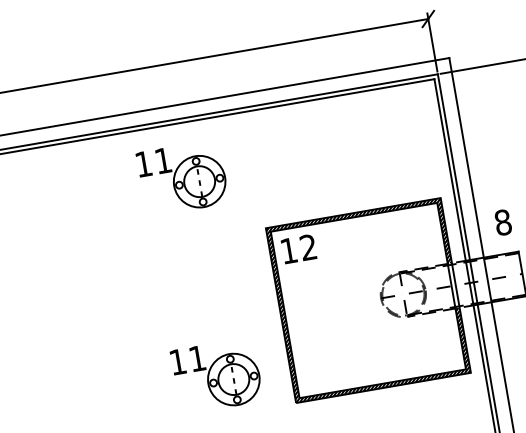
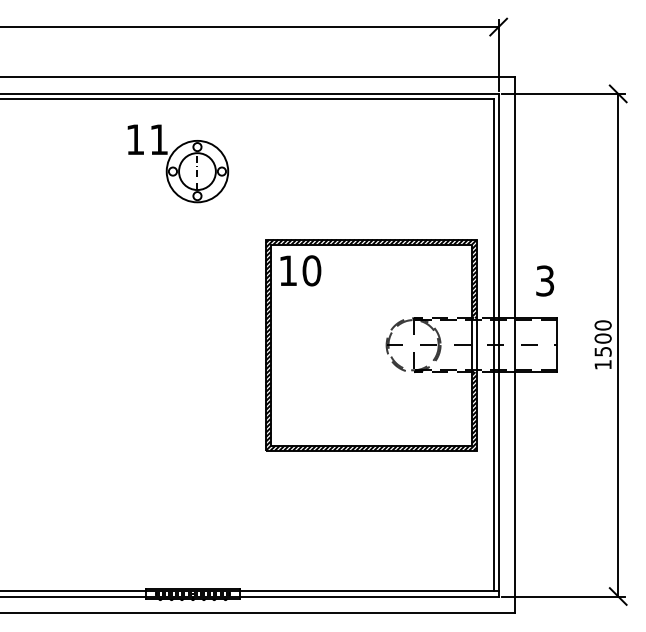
text: (503, 222) -> (545, 280), 8 -> 3
text: (308, 247) -> (311, 270), 12 -> 10
part: (216, 375) -> (178, 402), removed

